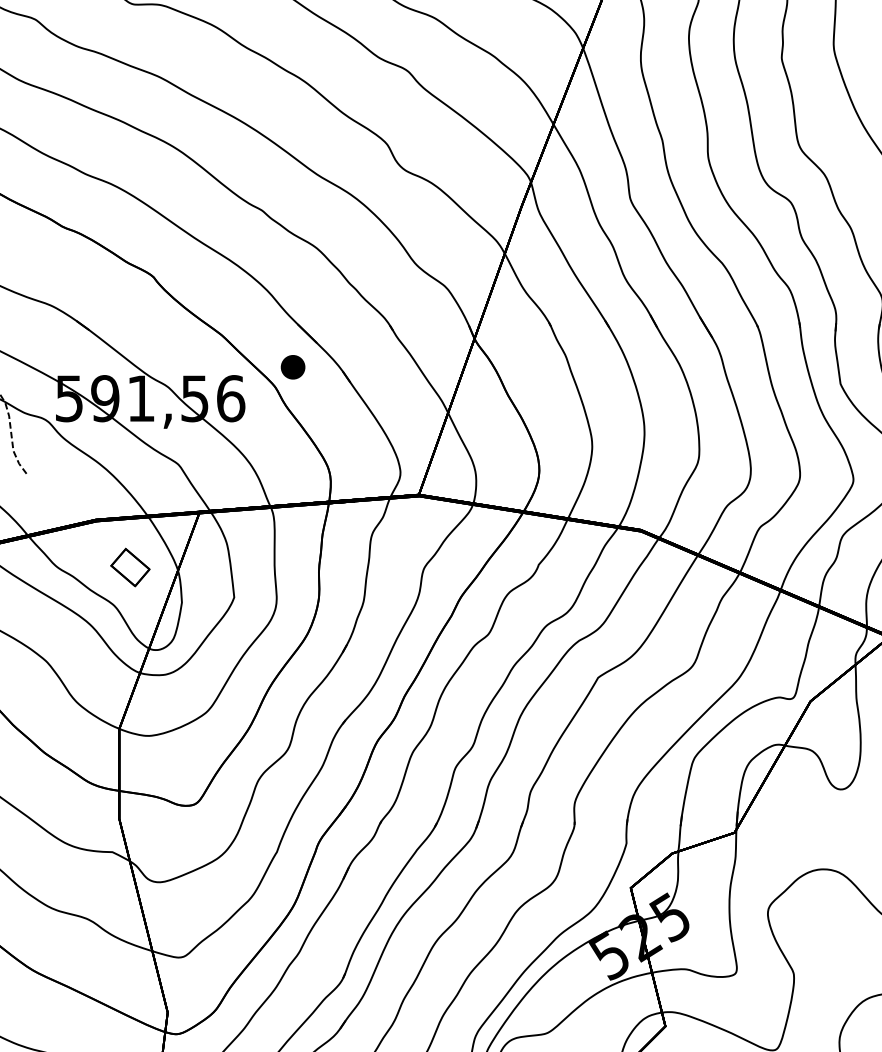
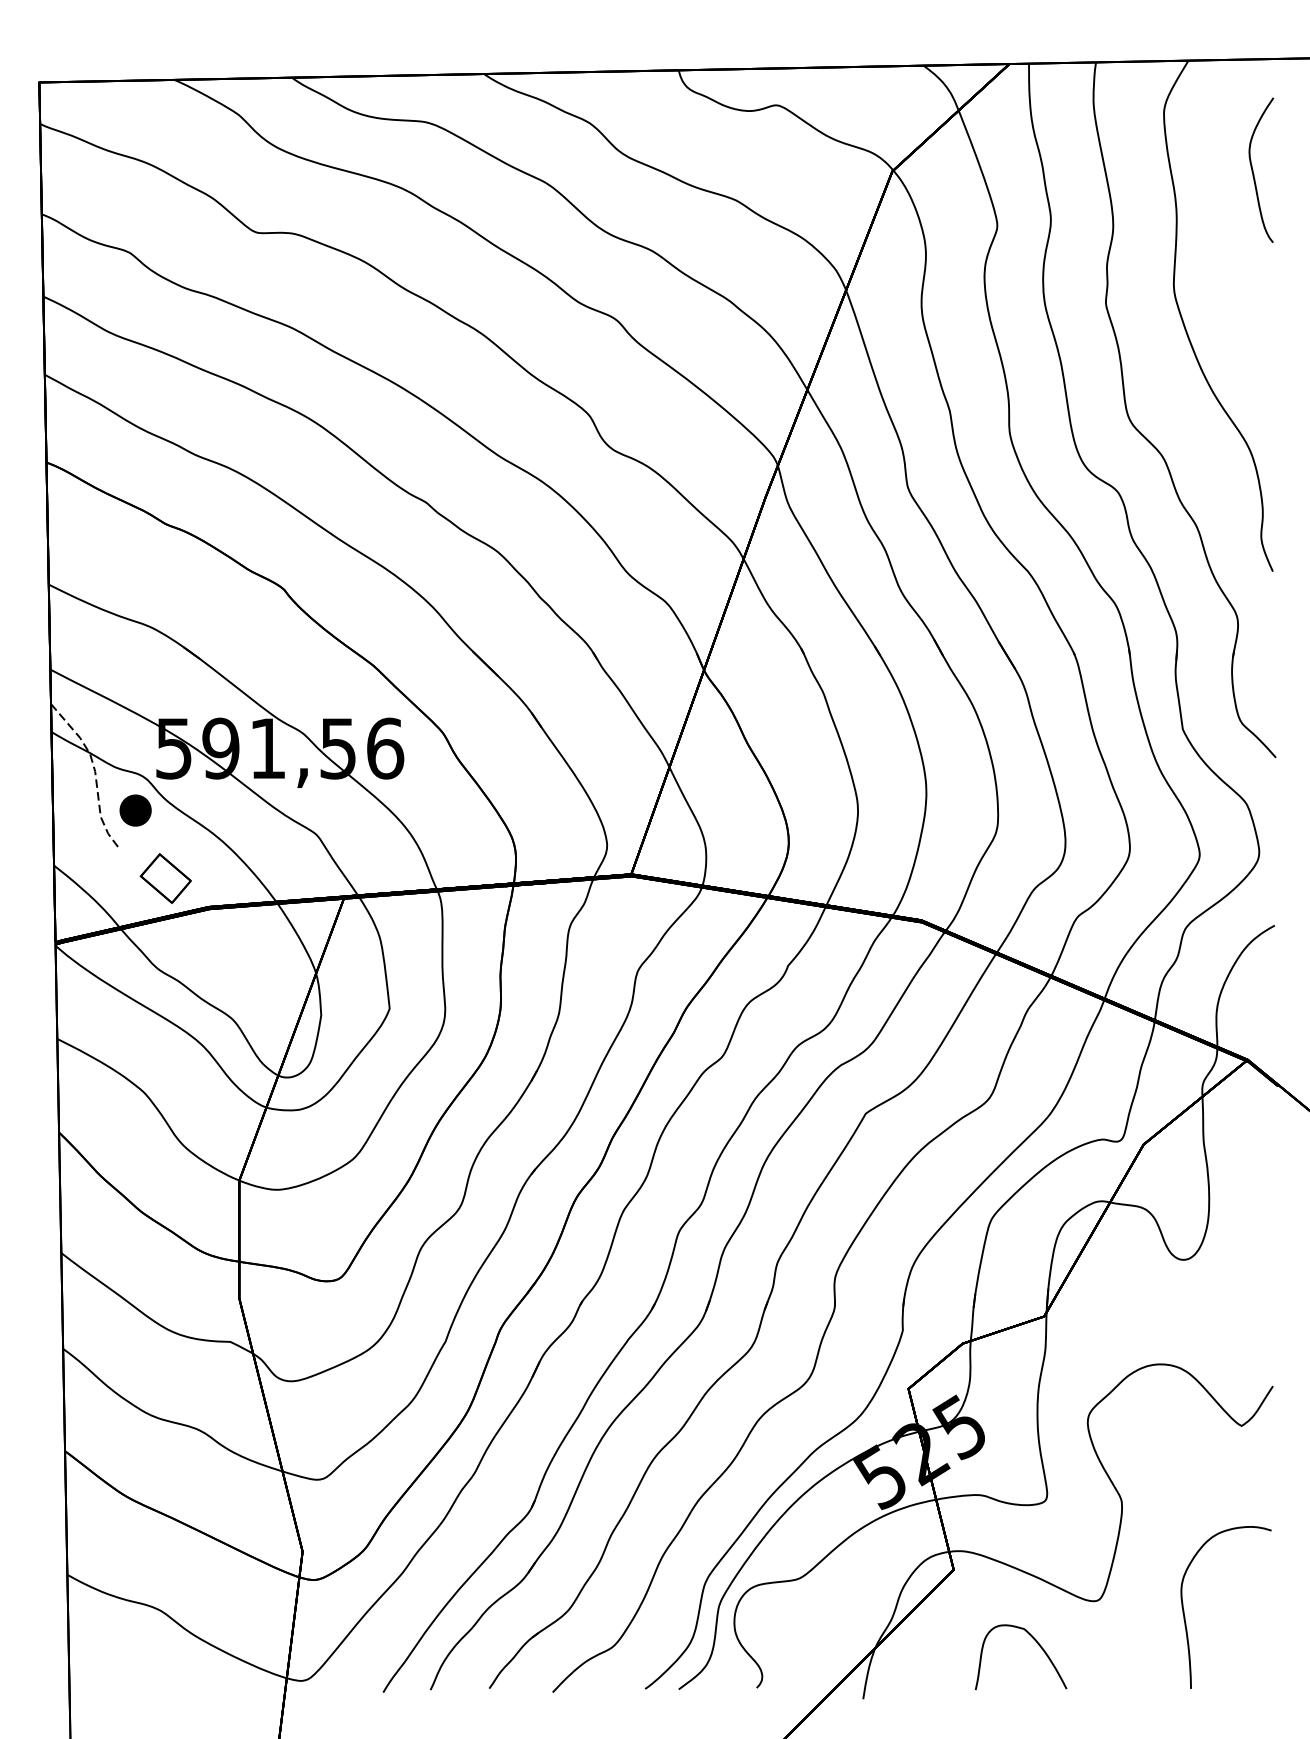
part: (292, 367) -> (135, 810), moved
part: (130, 567) -> (165, 878), moved

